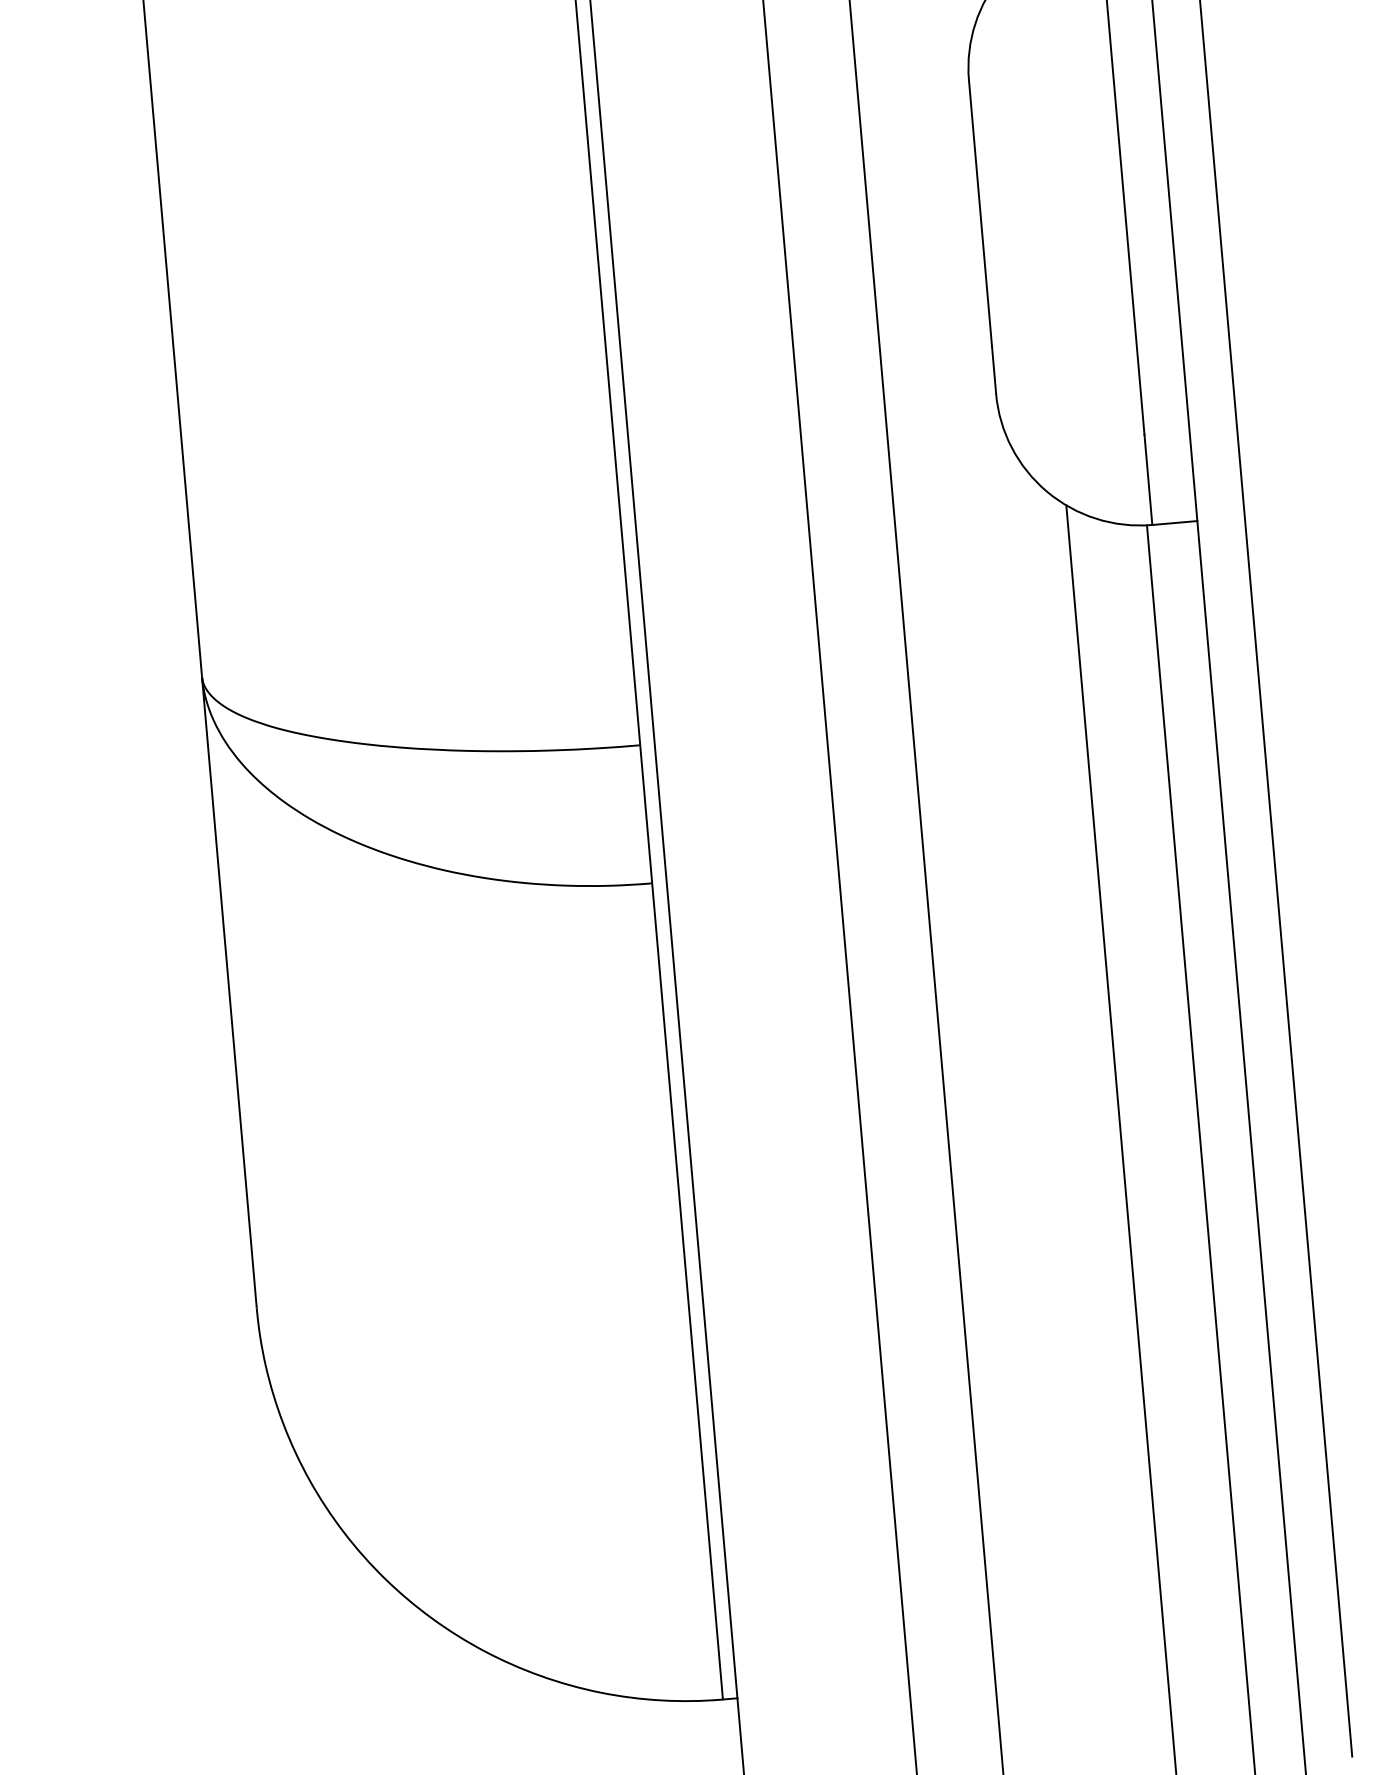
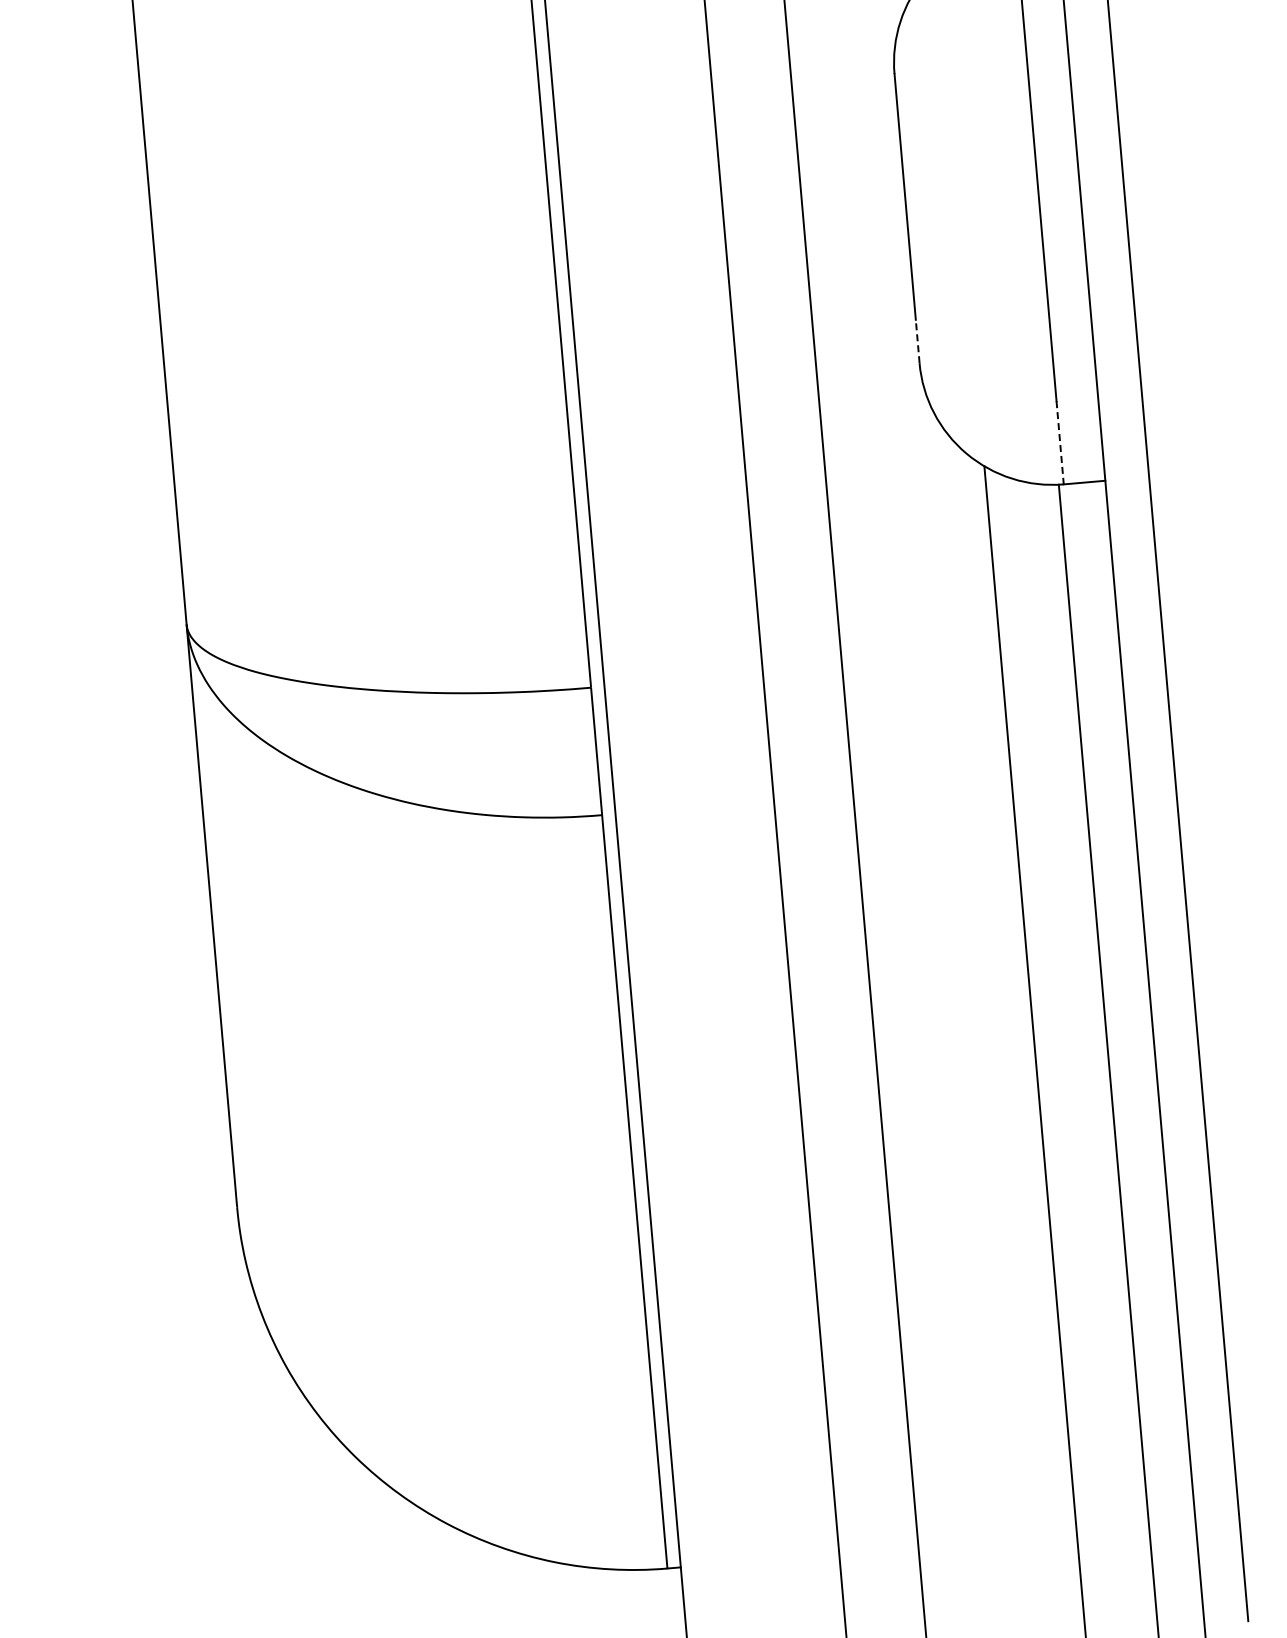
line: (993, 370) -> (917, 341), solid -> dashed
line: (1148, 479) -> (1060, 442), solid -> dashed

